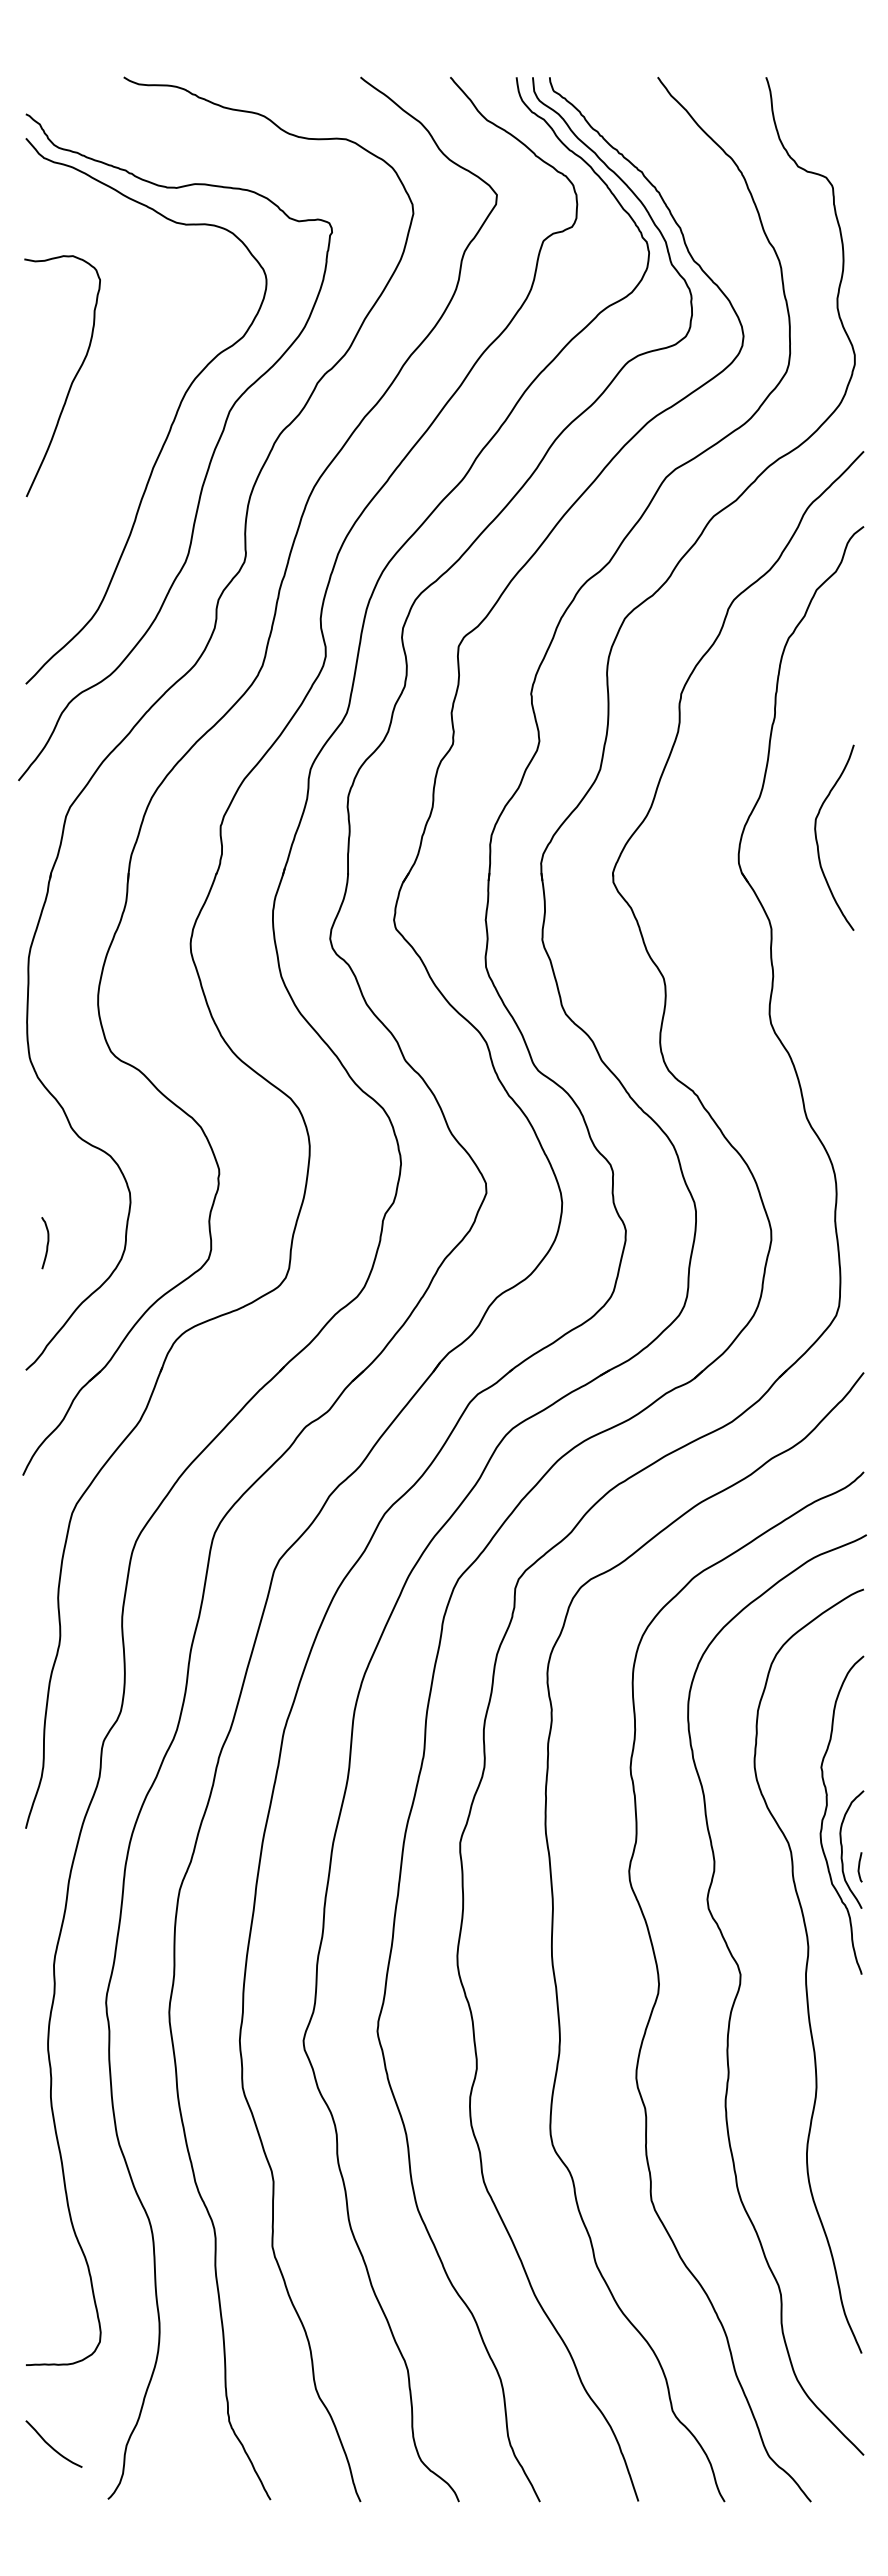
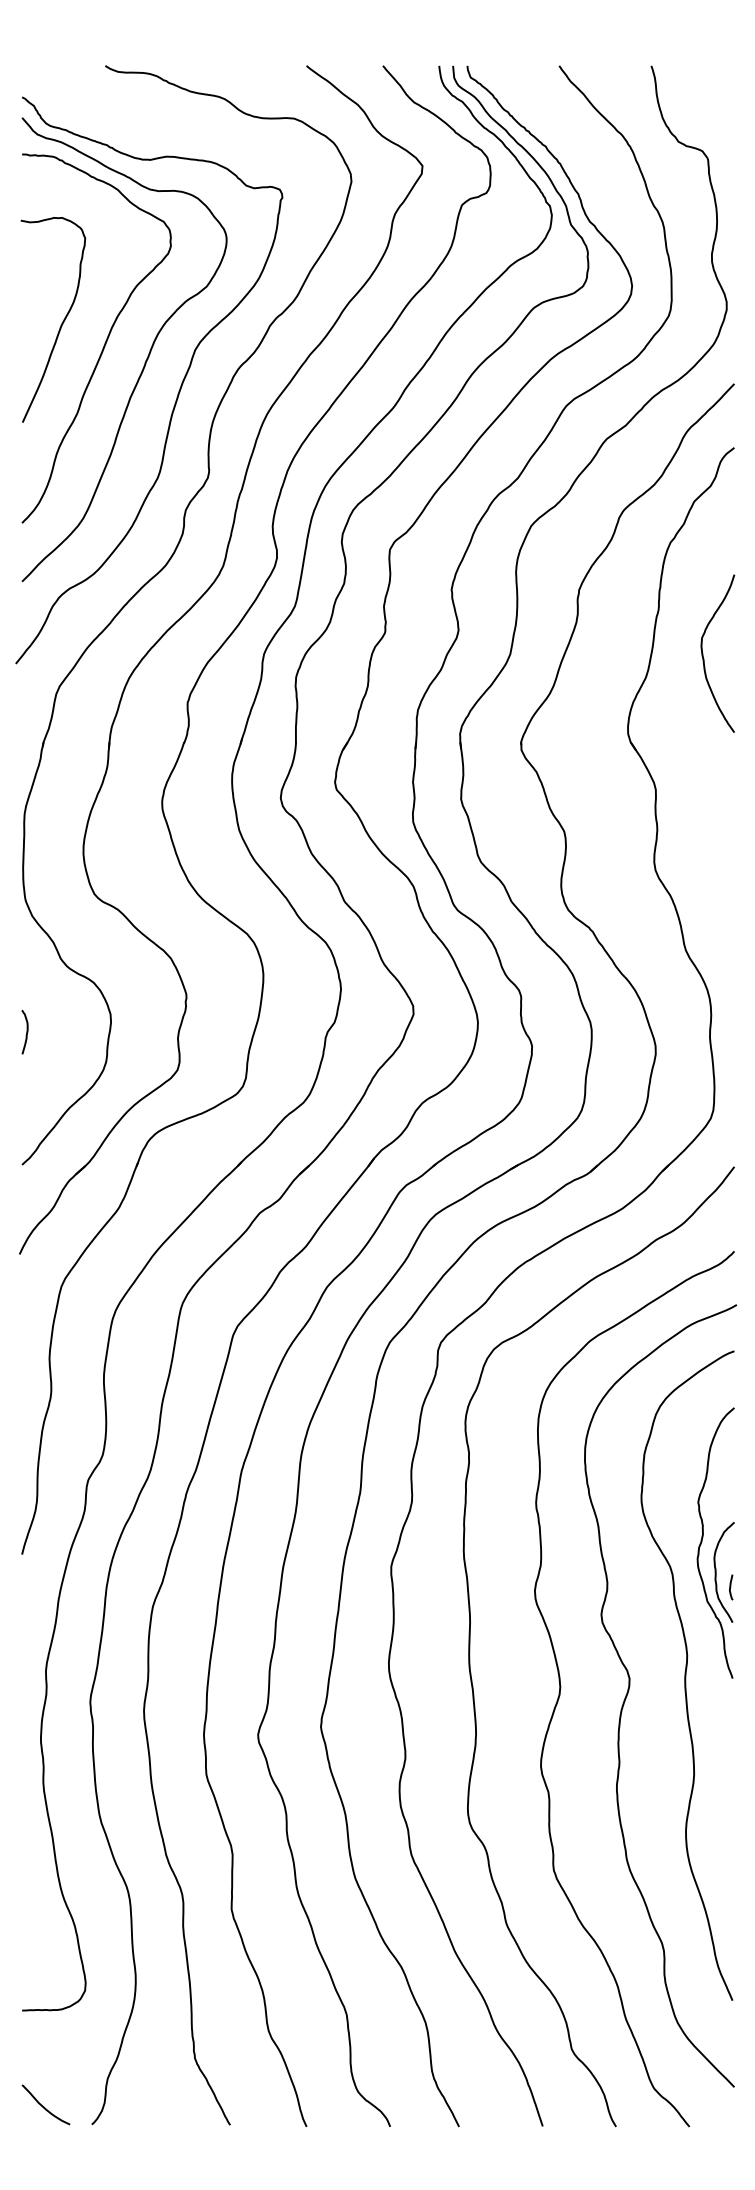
curve: (124, 399) -> (105, 339), added
curve: (817, 838) -> (703, 654), moved
curve: (46, 1244) -> (26, 1033), moved
curve: (51, 2445) -> (43, 2106), moved

